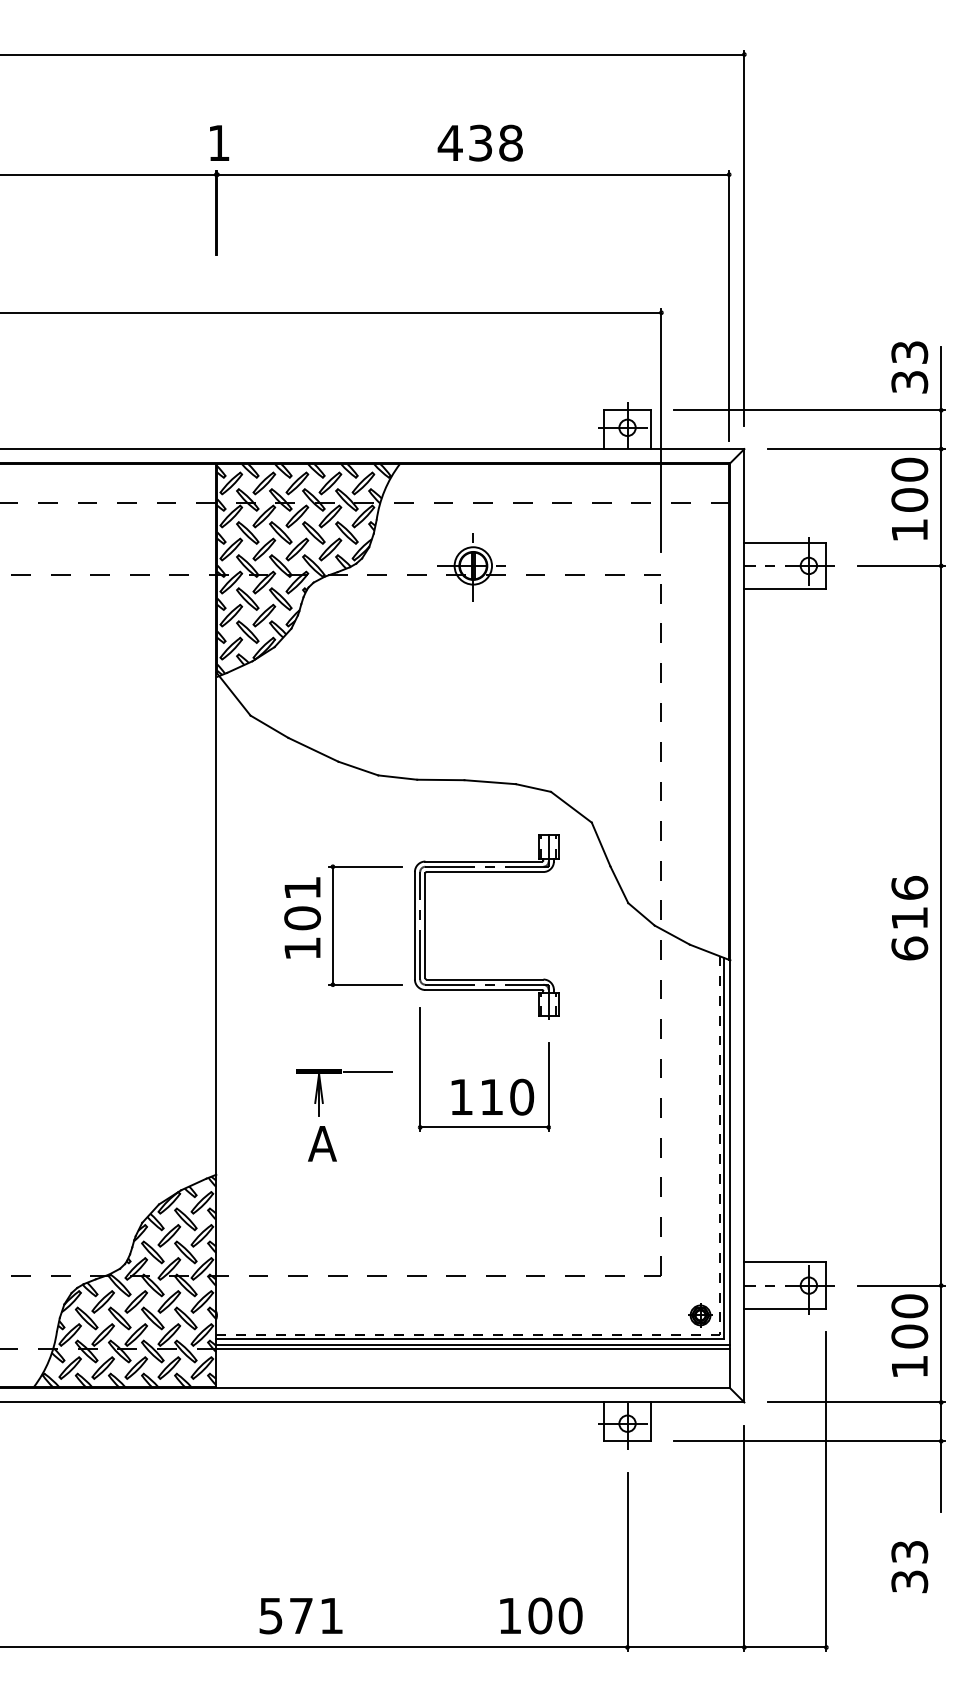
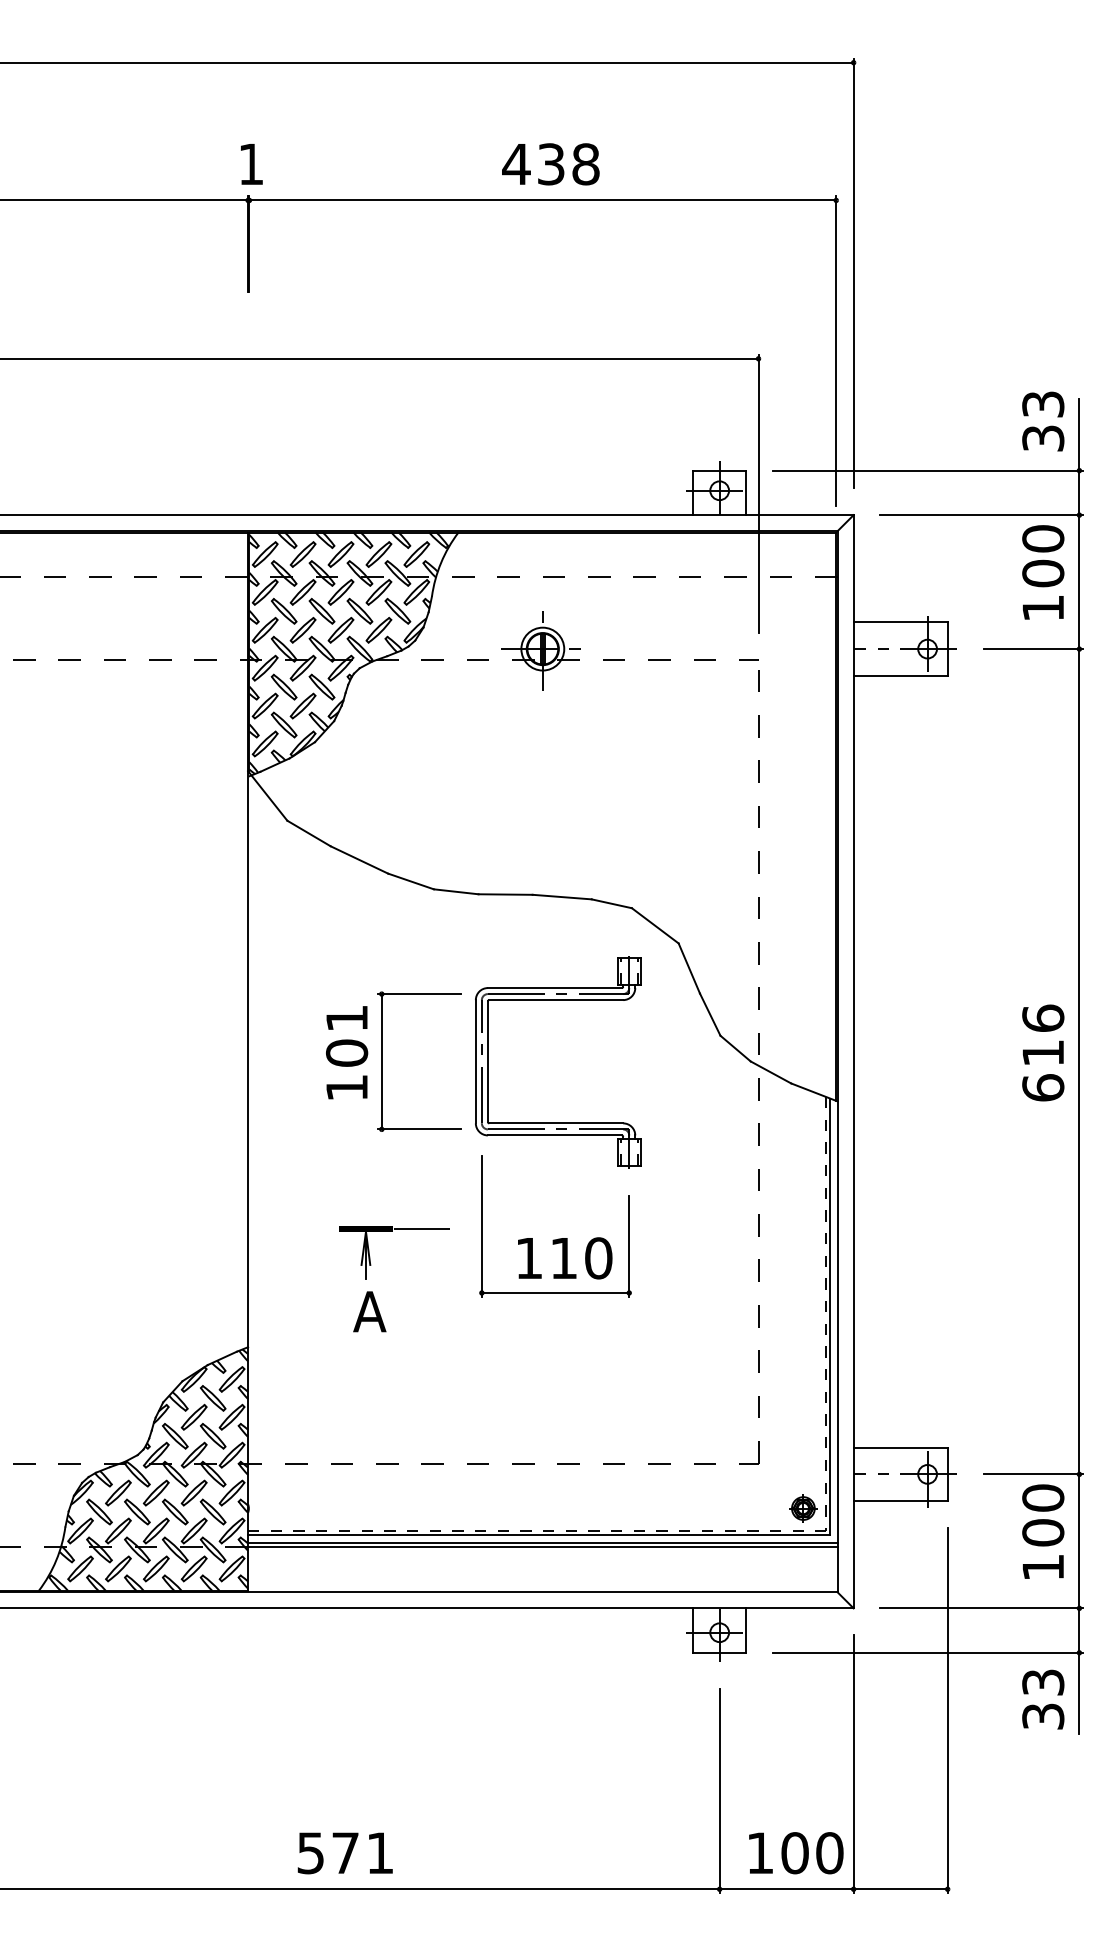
text: (909, 1567) -> (1042, 1700), moved
text: (541, 1615) -> (796, 1852), moved

